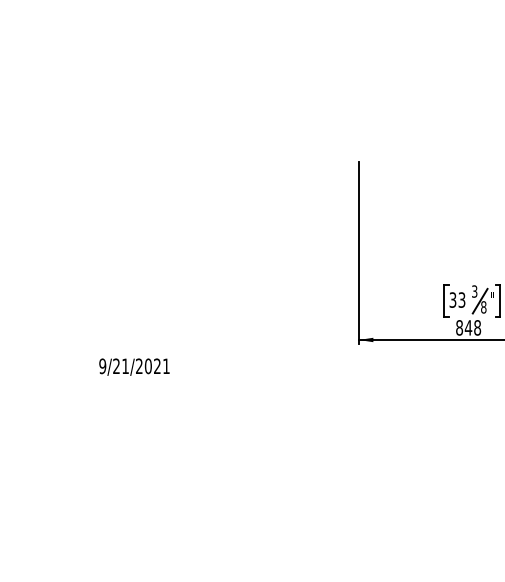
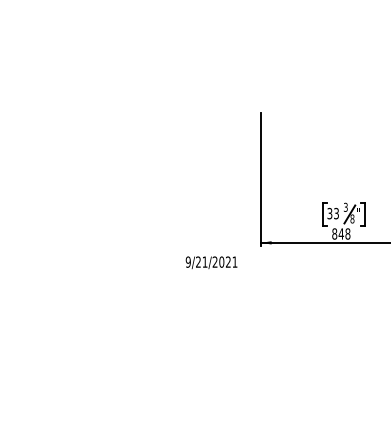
text: (134, 366) -> (211, 262), moved

